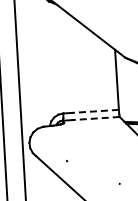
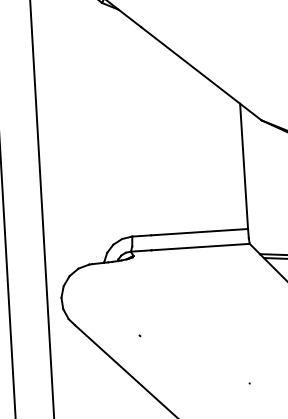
line: (95, 111) -> (199, 232), dashed -> solid
line: (95, 118) -> (199, 247), dashed -> solid

